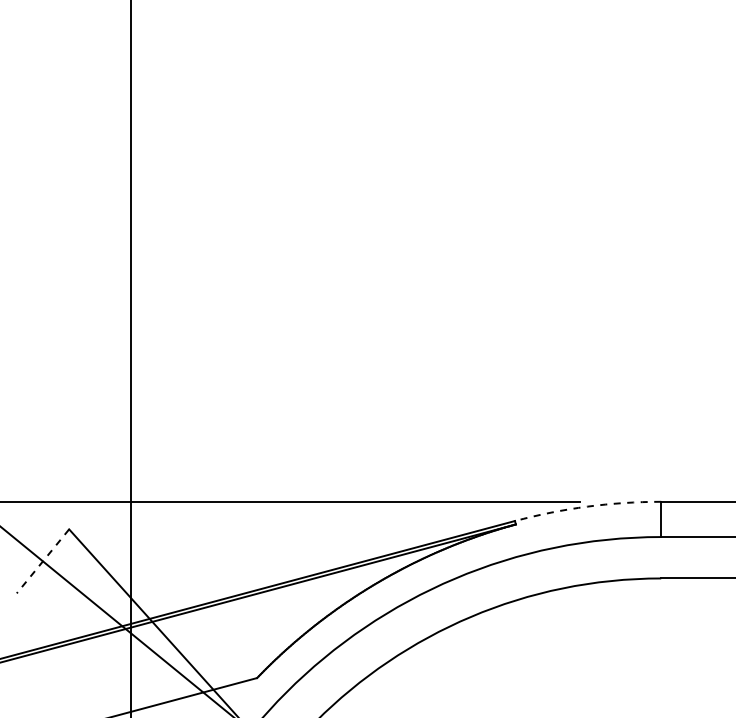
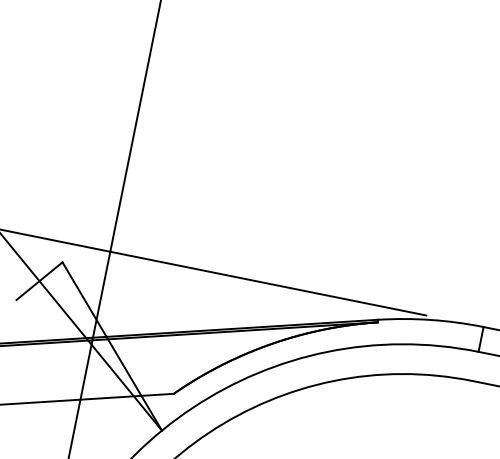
arc: (587, 506) -> (430, 319), dashed -> solid
line: (42, 561) -> (39, 281), dashed -> solid

